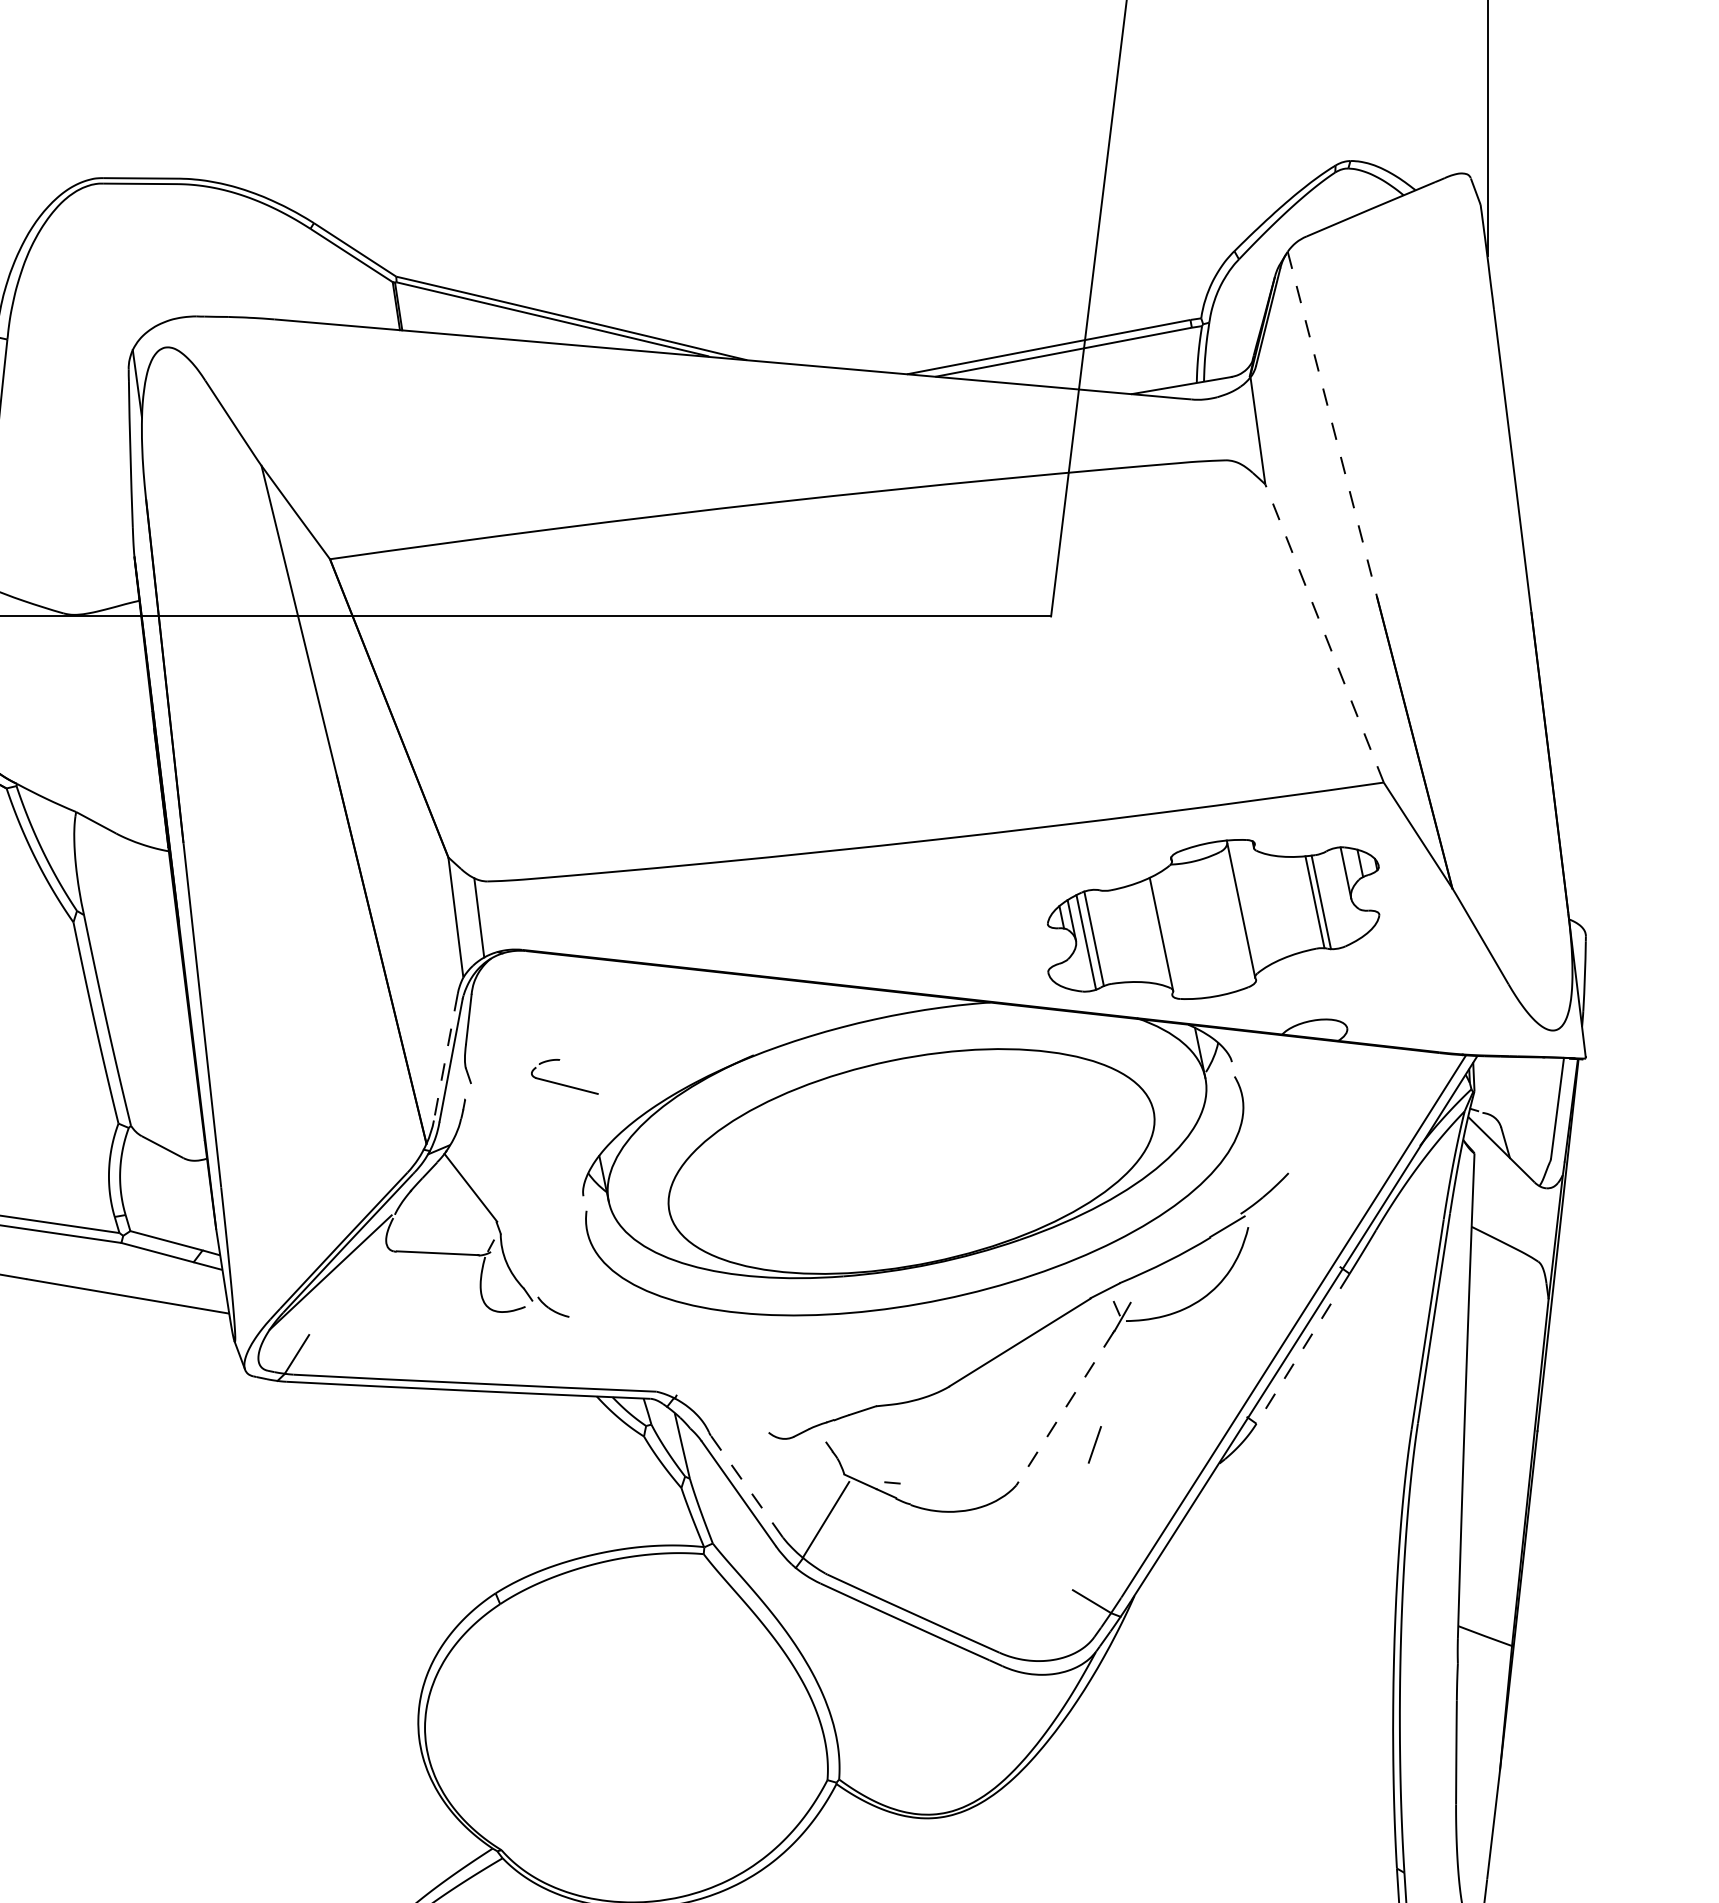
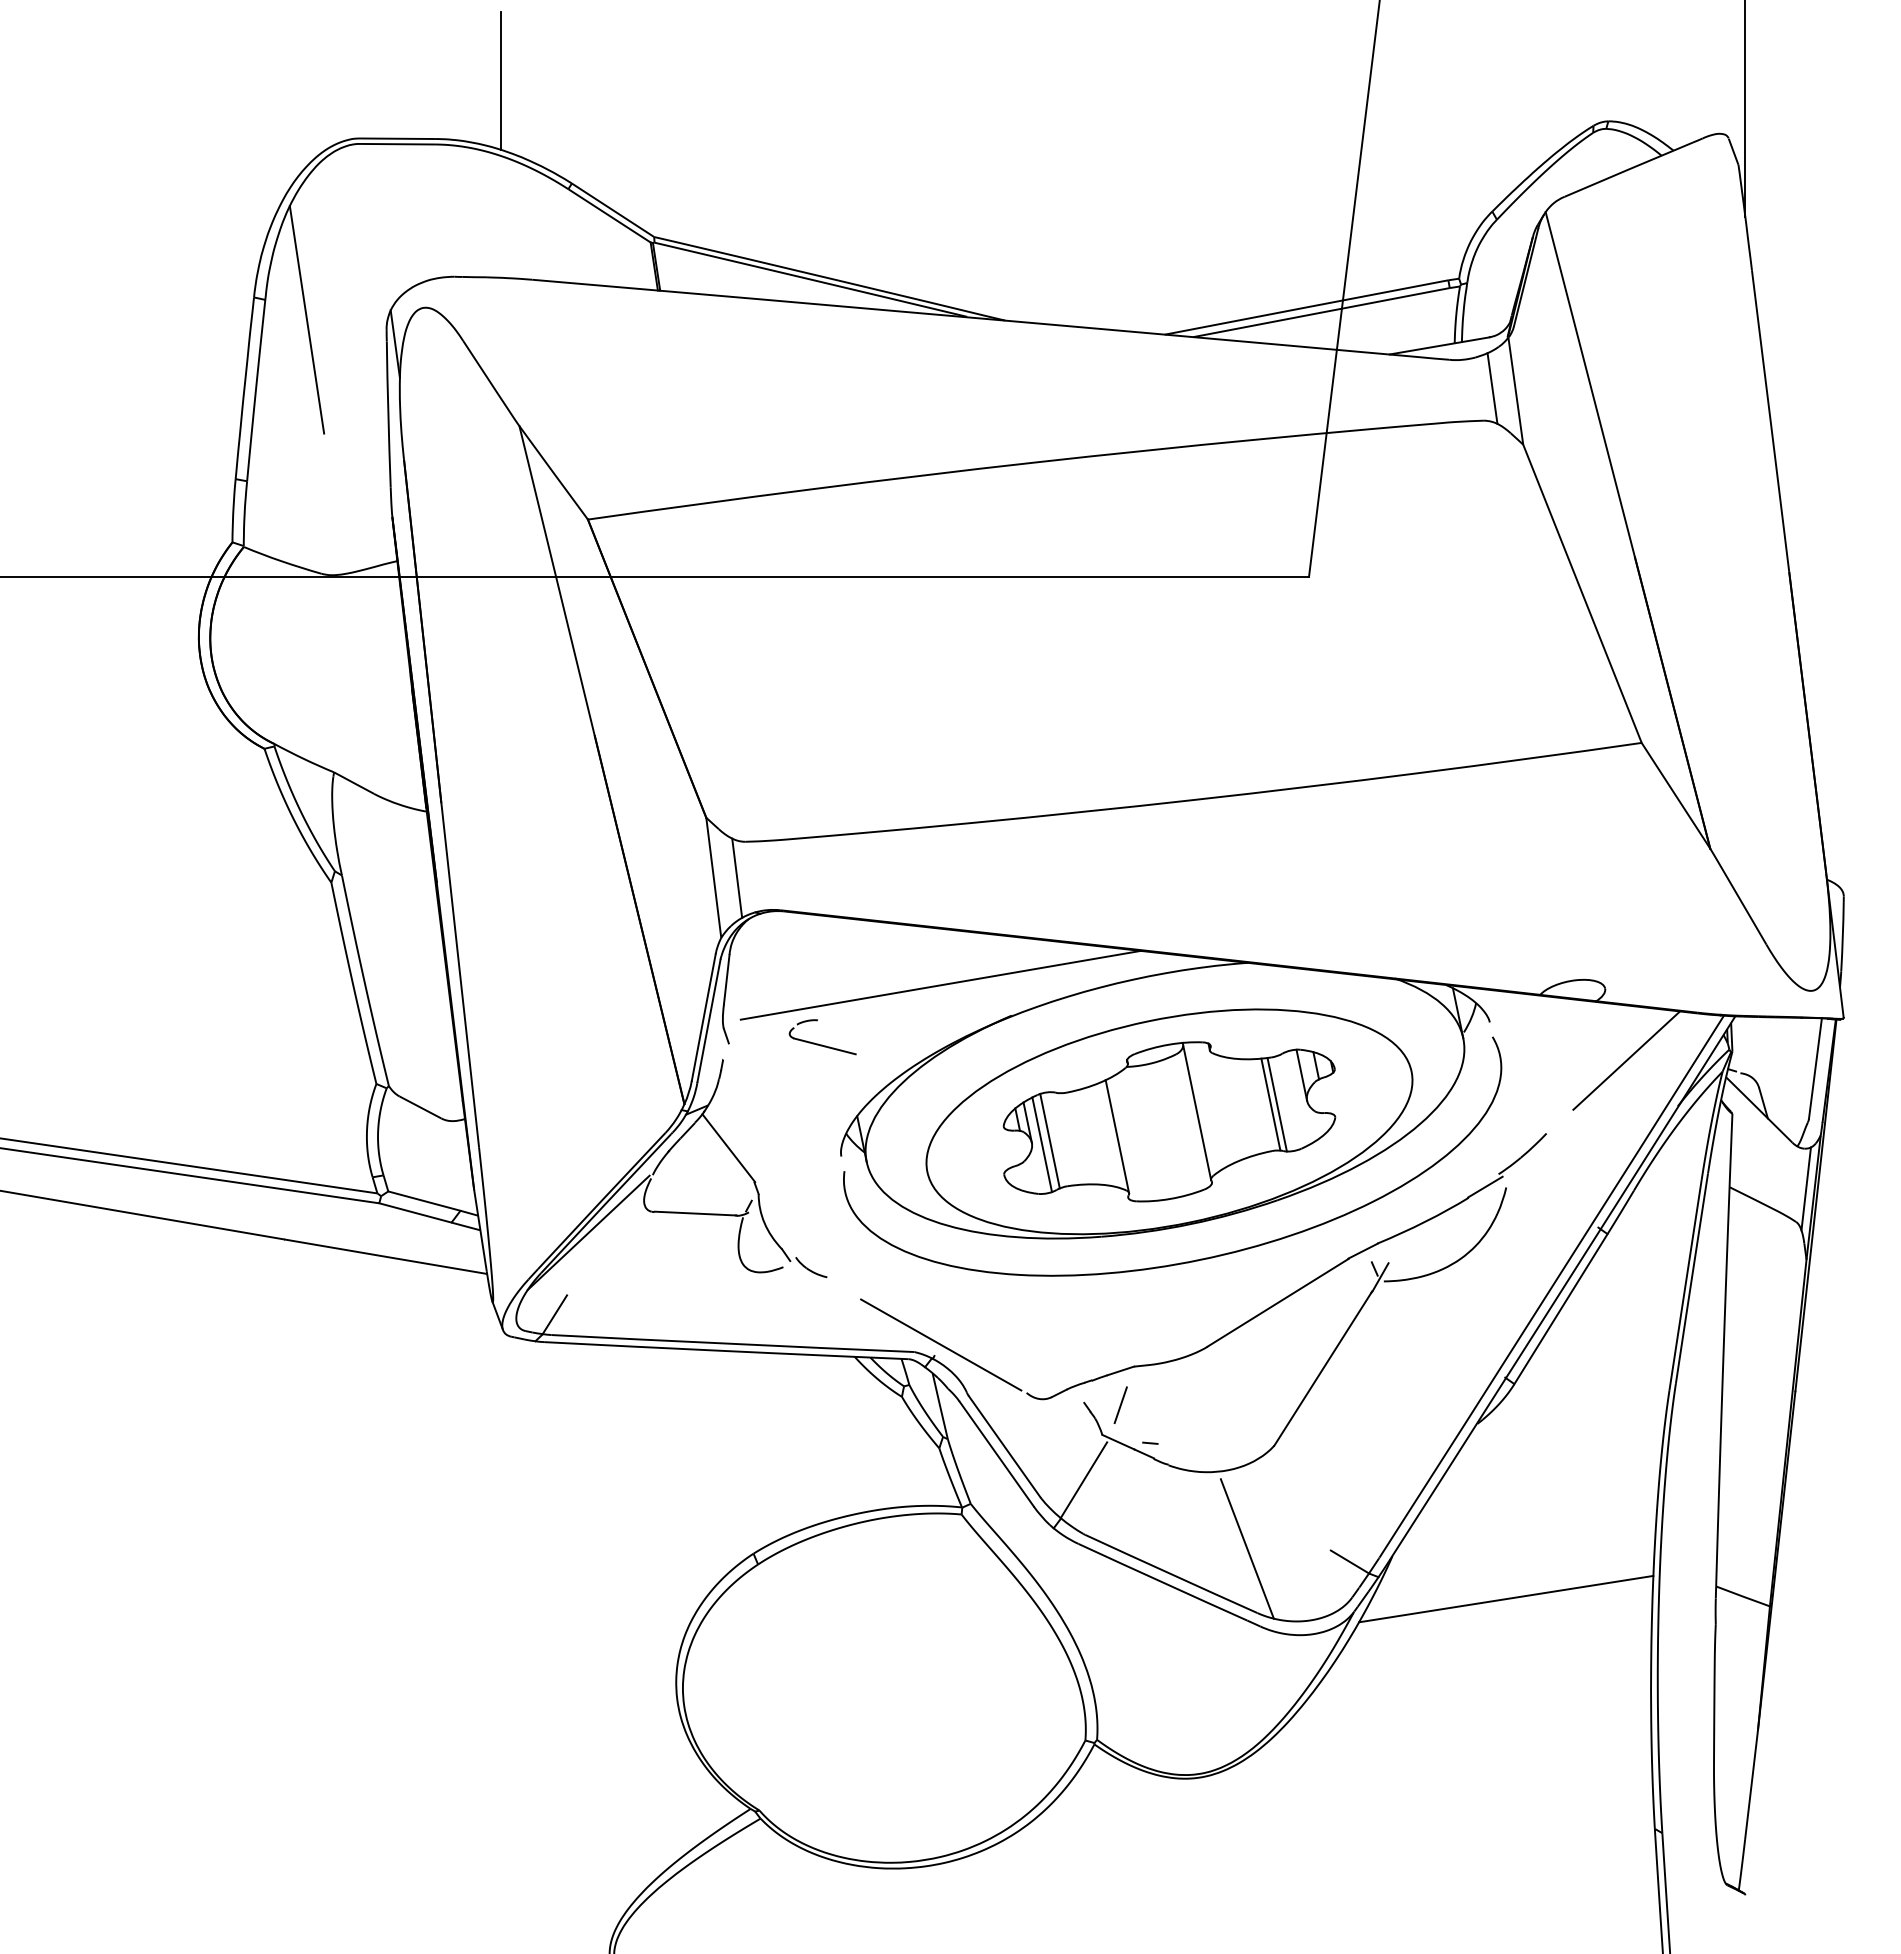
line: (243, 120) -> (501, 80), added
line: (48, 359) -> (306, 319), added
line: (1332, 425) -> (1590, 385), dashed -> solid
line: (1234, 428) -> (1492, 388), added
line: (1324, 633) -> (1582, 593), dashed -> solid
part: (1213, 919) -> (1169, 1121), moved
line: (682, 1024) -> (940, 984), added
line: (445, 1058) -> (703, 1018), dashed -> solid
line: (1368, 1100) -> (1626, 1060), added
line: (1547, 1228) -> (1805, 1188), added
line: (1302, 1349) -> (1560, 1309), dashed -> solid
line: (683, 1384) -> (941, 1344), added
line: (1064, 1409) -> (1322, 1369), dashed -> solid
line: (1094, 1444) -> (1120, 1404), moved
line: (746, 1486) -> (1004, 1446), dashed -> solid
line: (988, 1588) -> (1246, 1548), added
line: (1248, 1638) -> (1506, 1598), added

